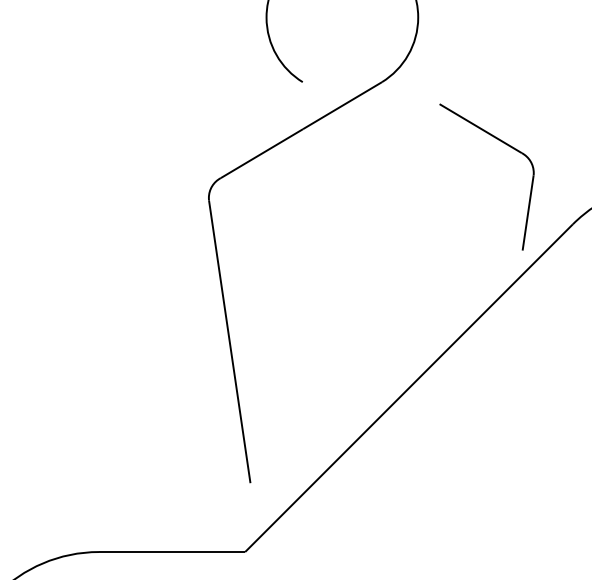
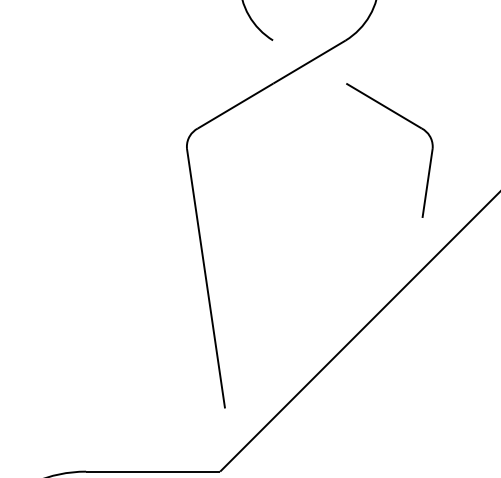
part: (506, 145) -> (407, 121), moved

